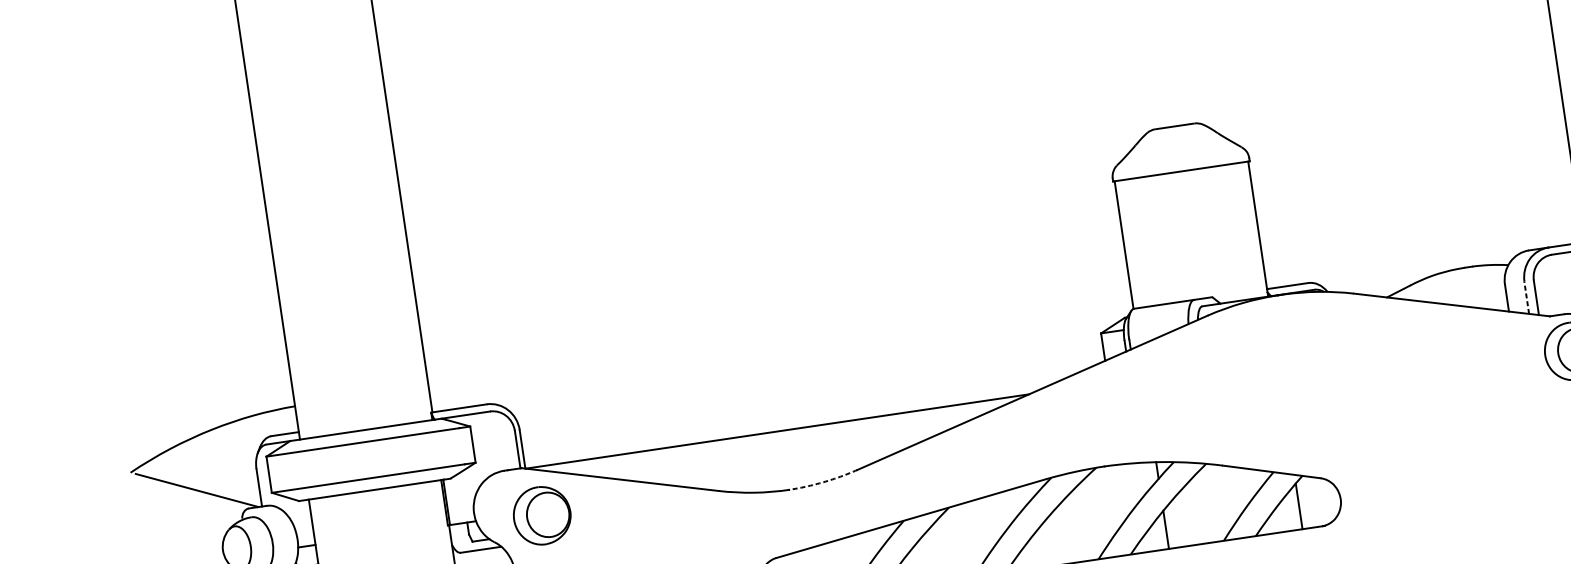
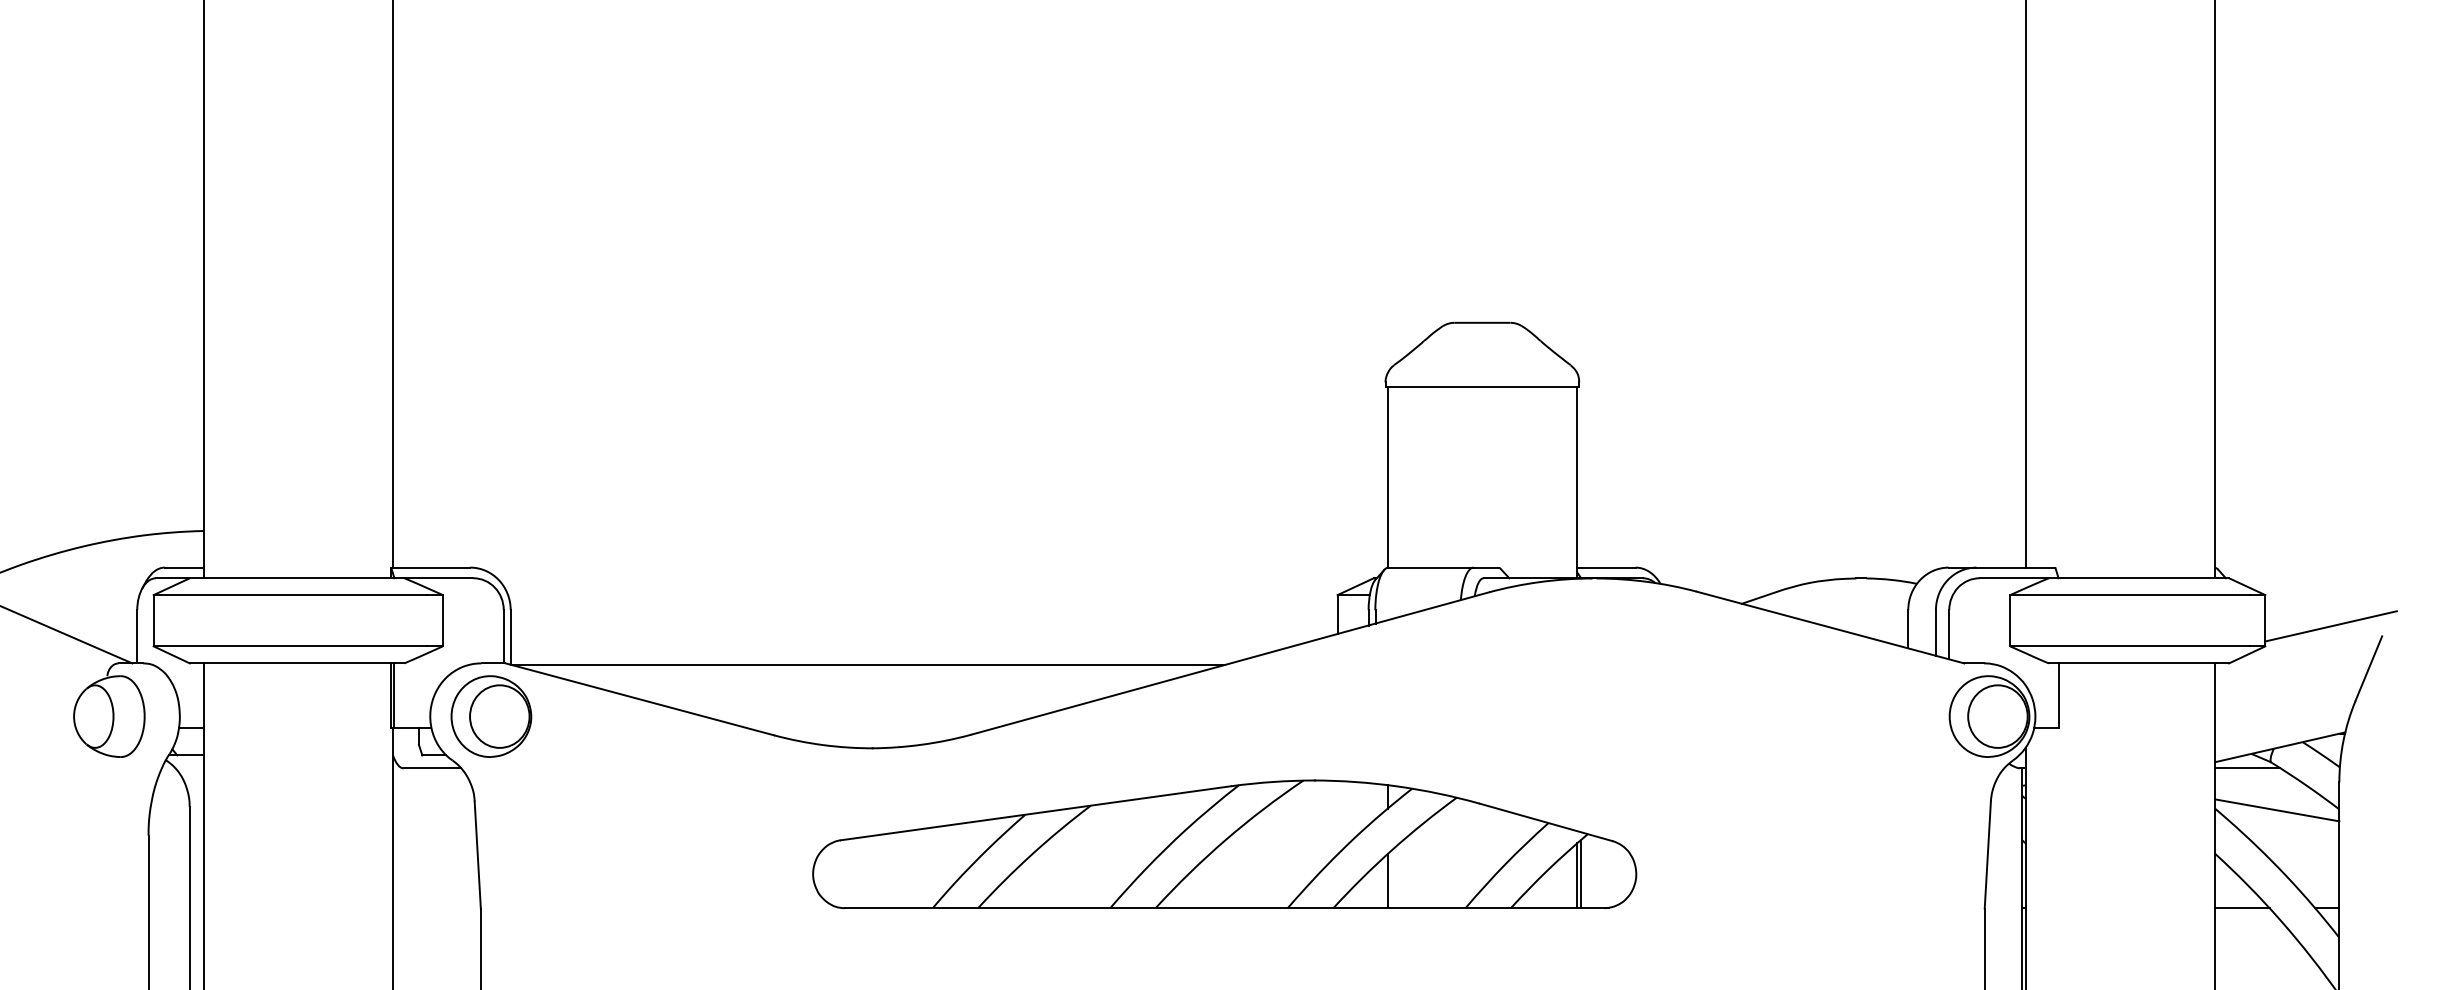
line: (1526, 297) -> (1935, 632), dashed -> solid
line: (823, 482) -> (921, 744), dashed -> solid
line: (1301, 505) -> (1580, 874), added
part: (542, 515) -> (491, 716), moved

